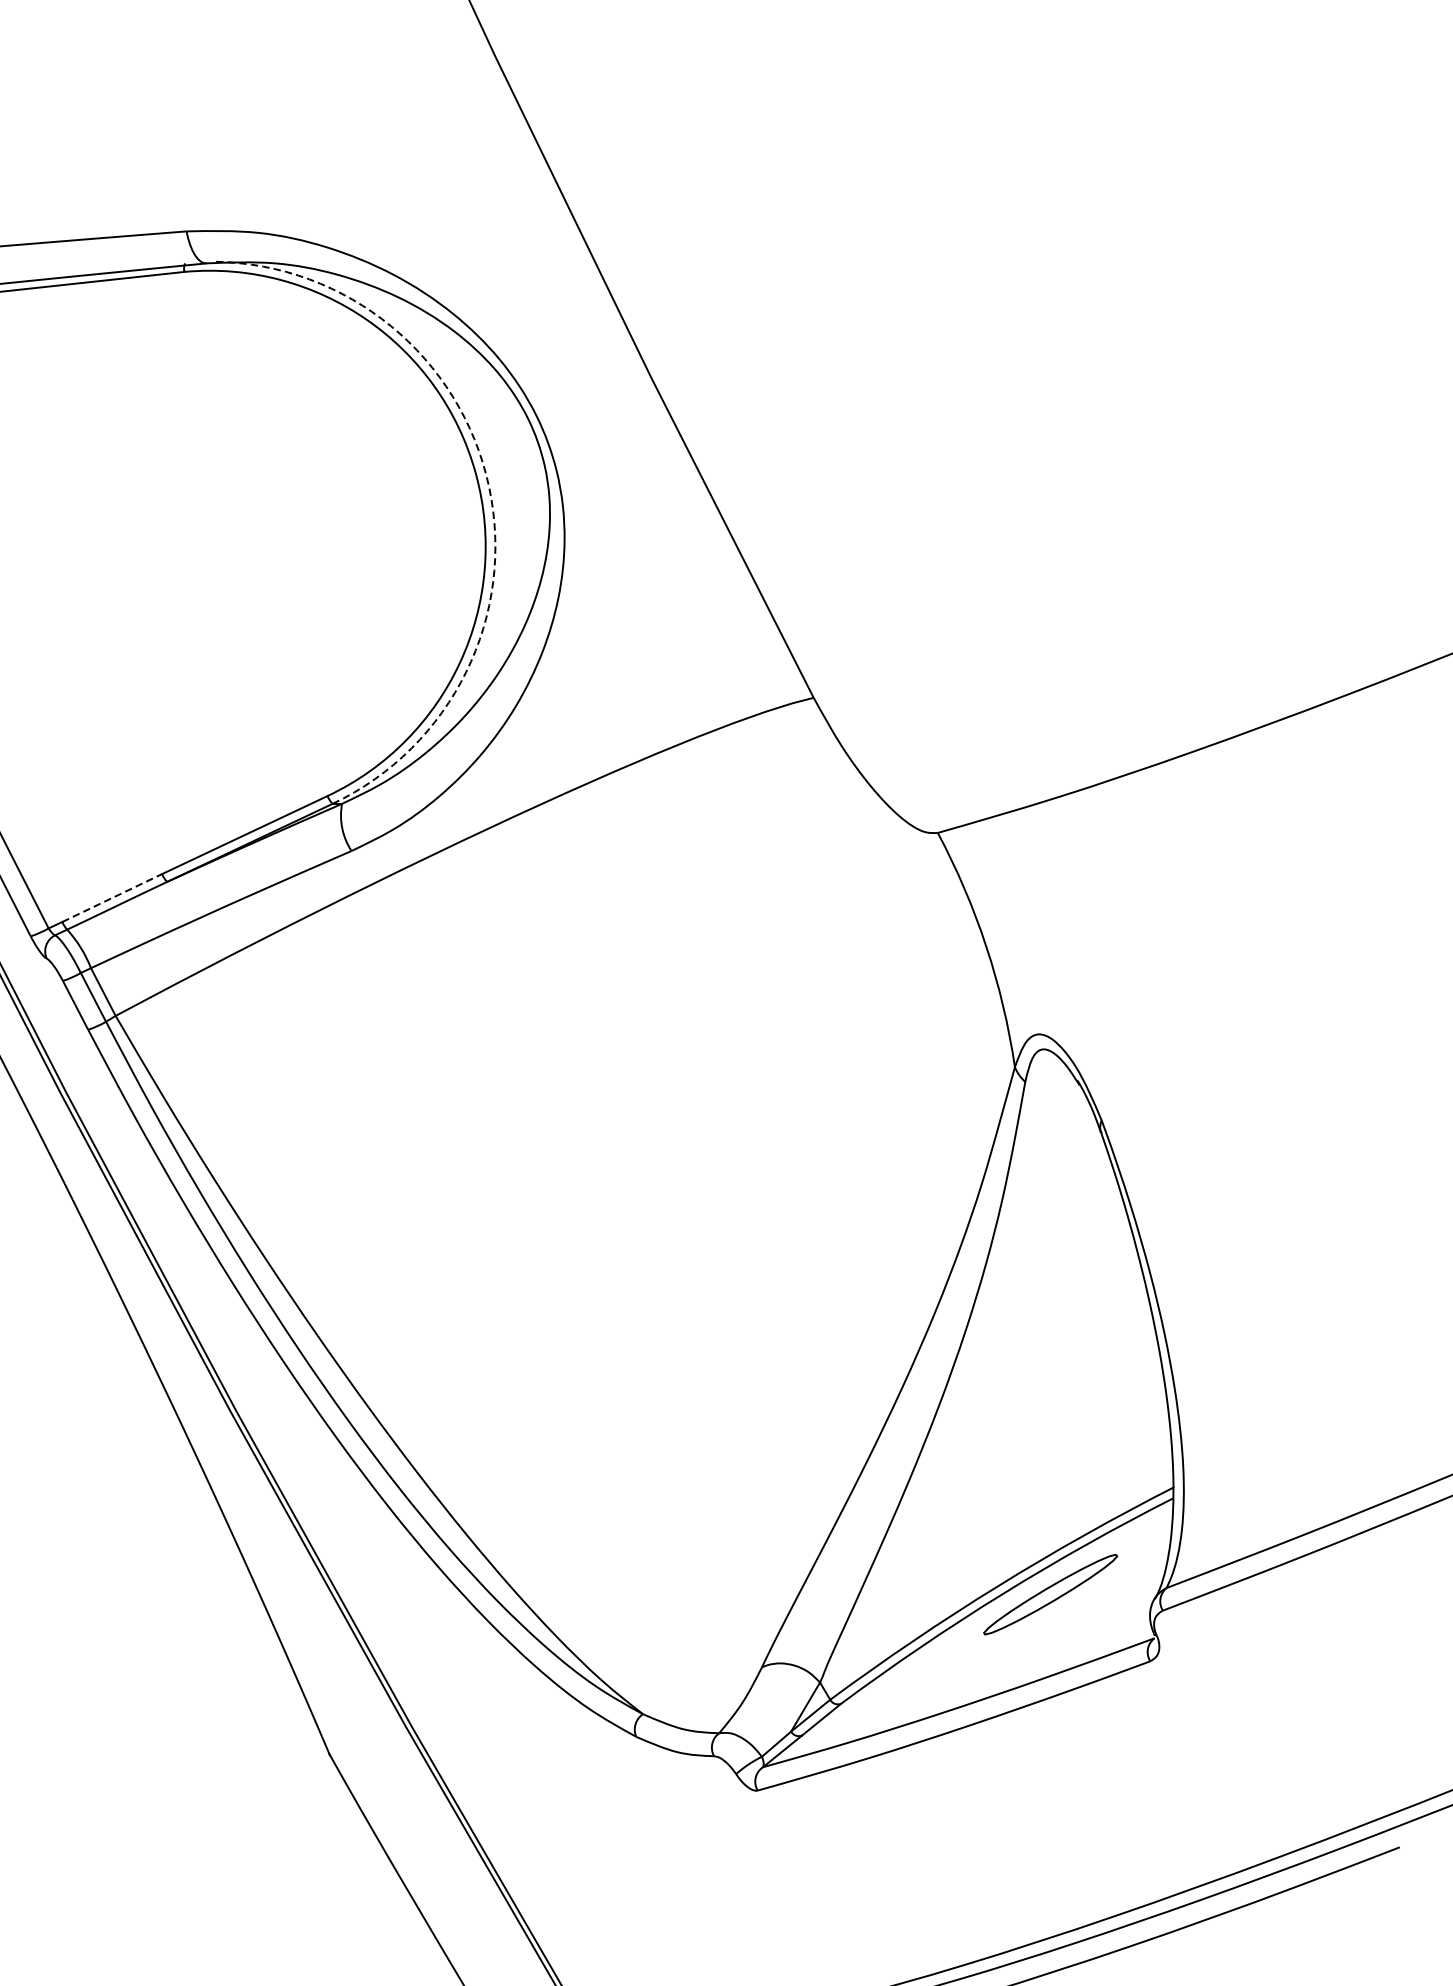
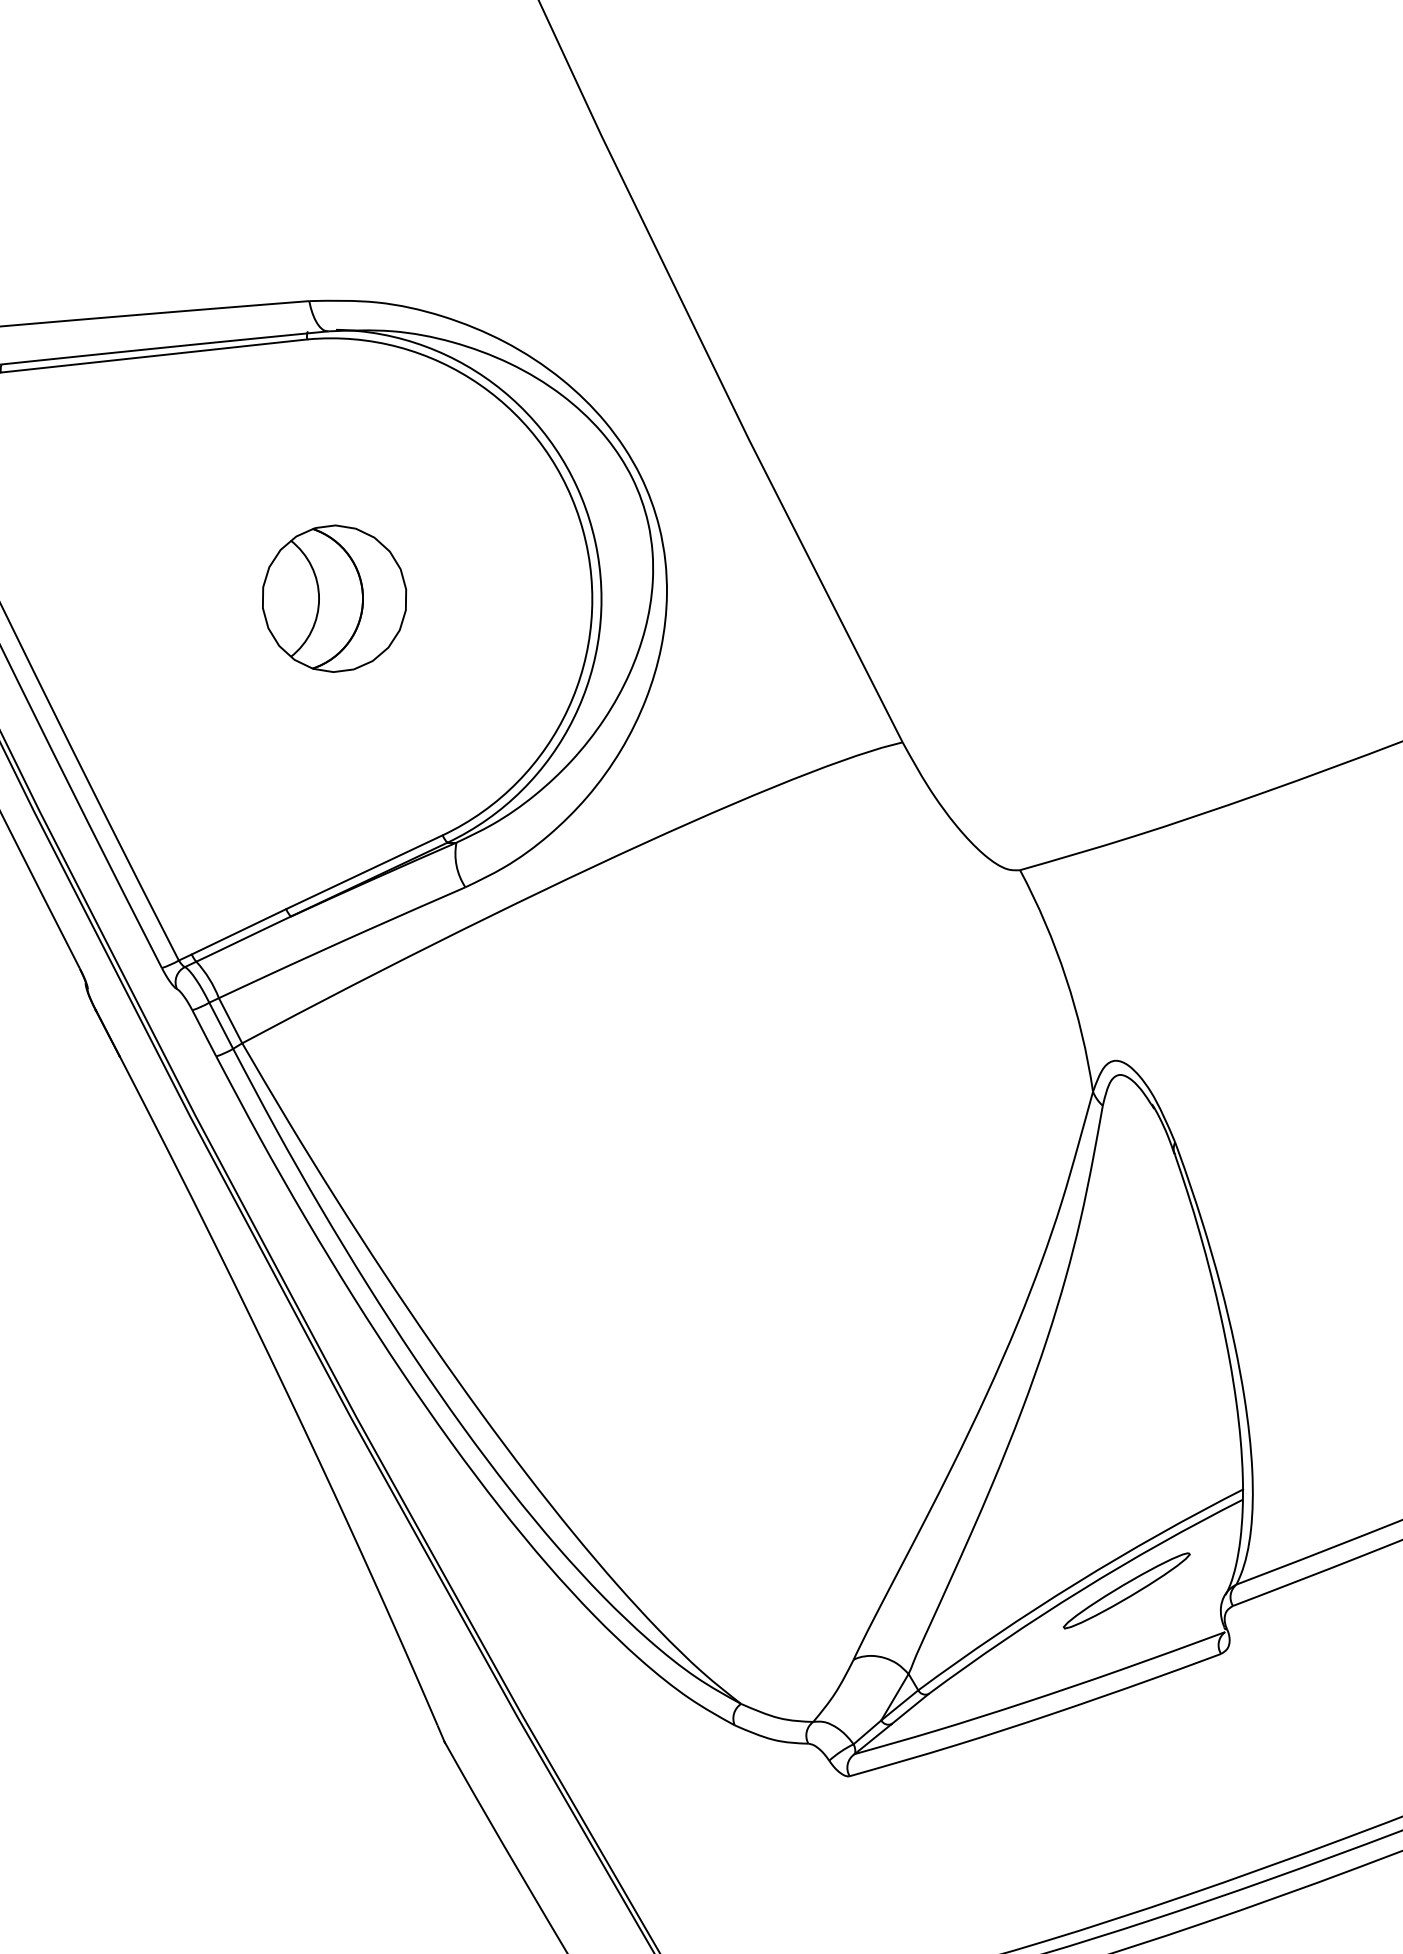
arc: (489, 485) -> (595, 541), dashed -> solid
part: (213, 545) -> (334, 598), added
line: (112, 897) -> (239, 931), dashed -> solid

